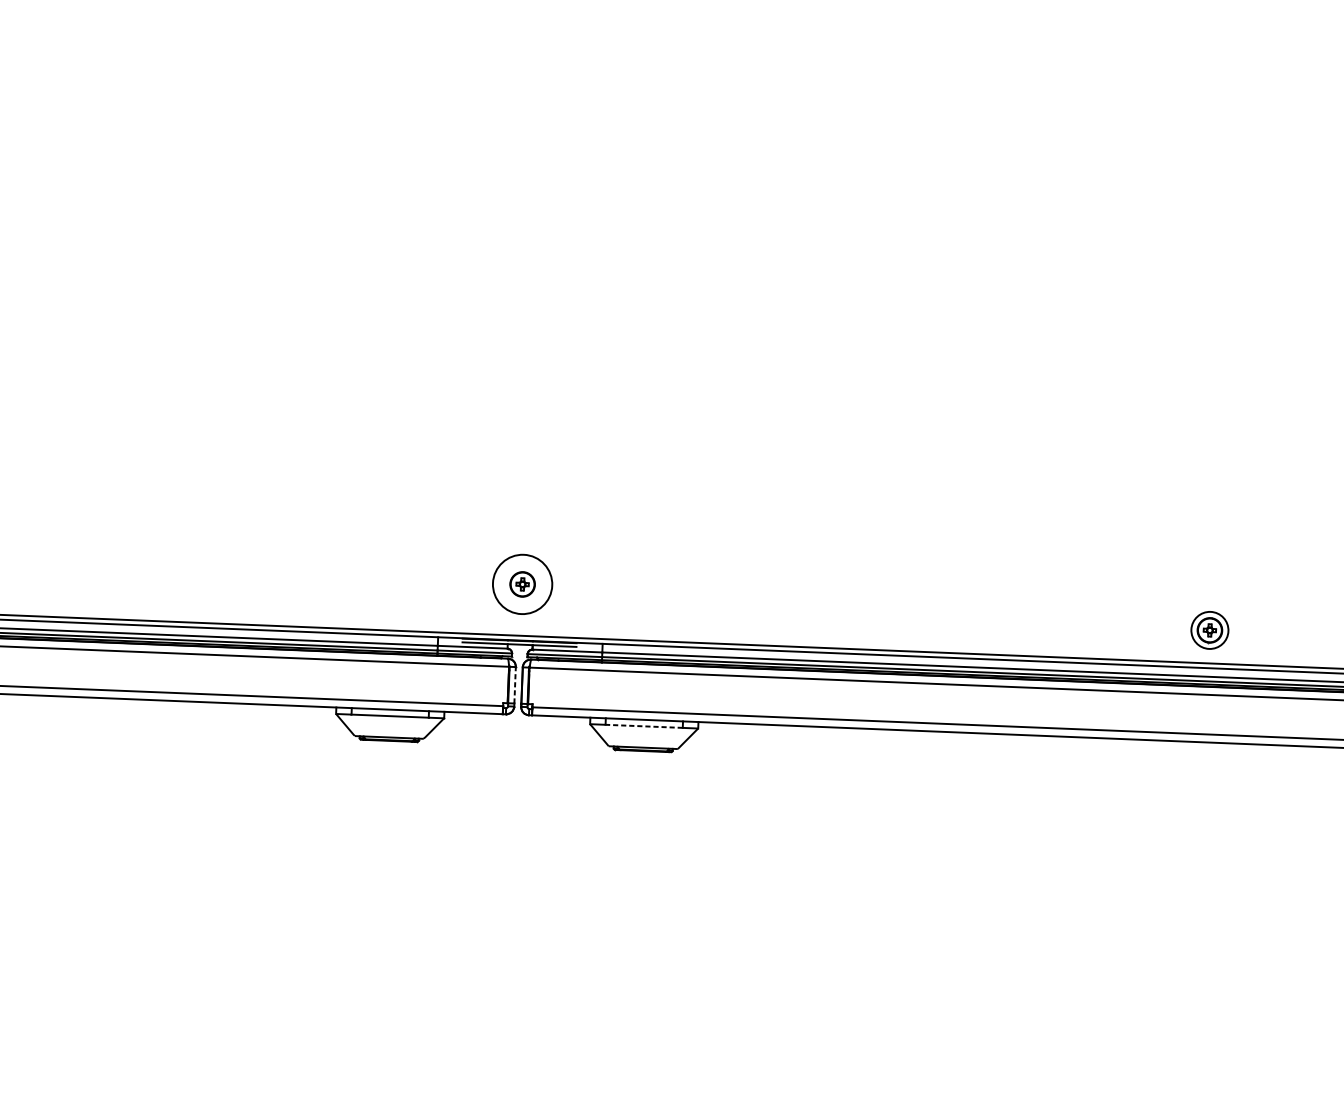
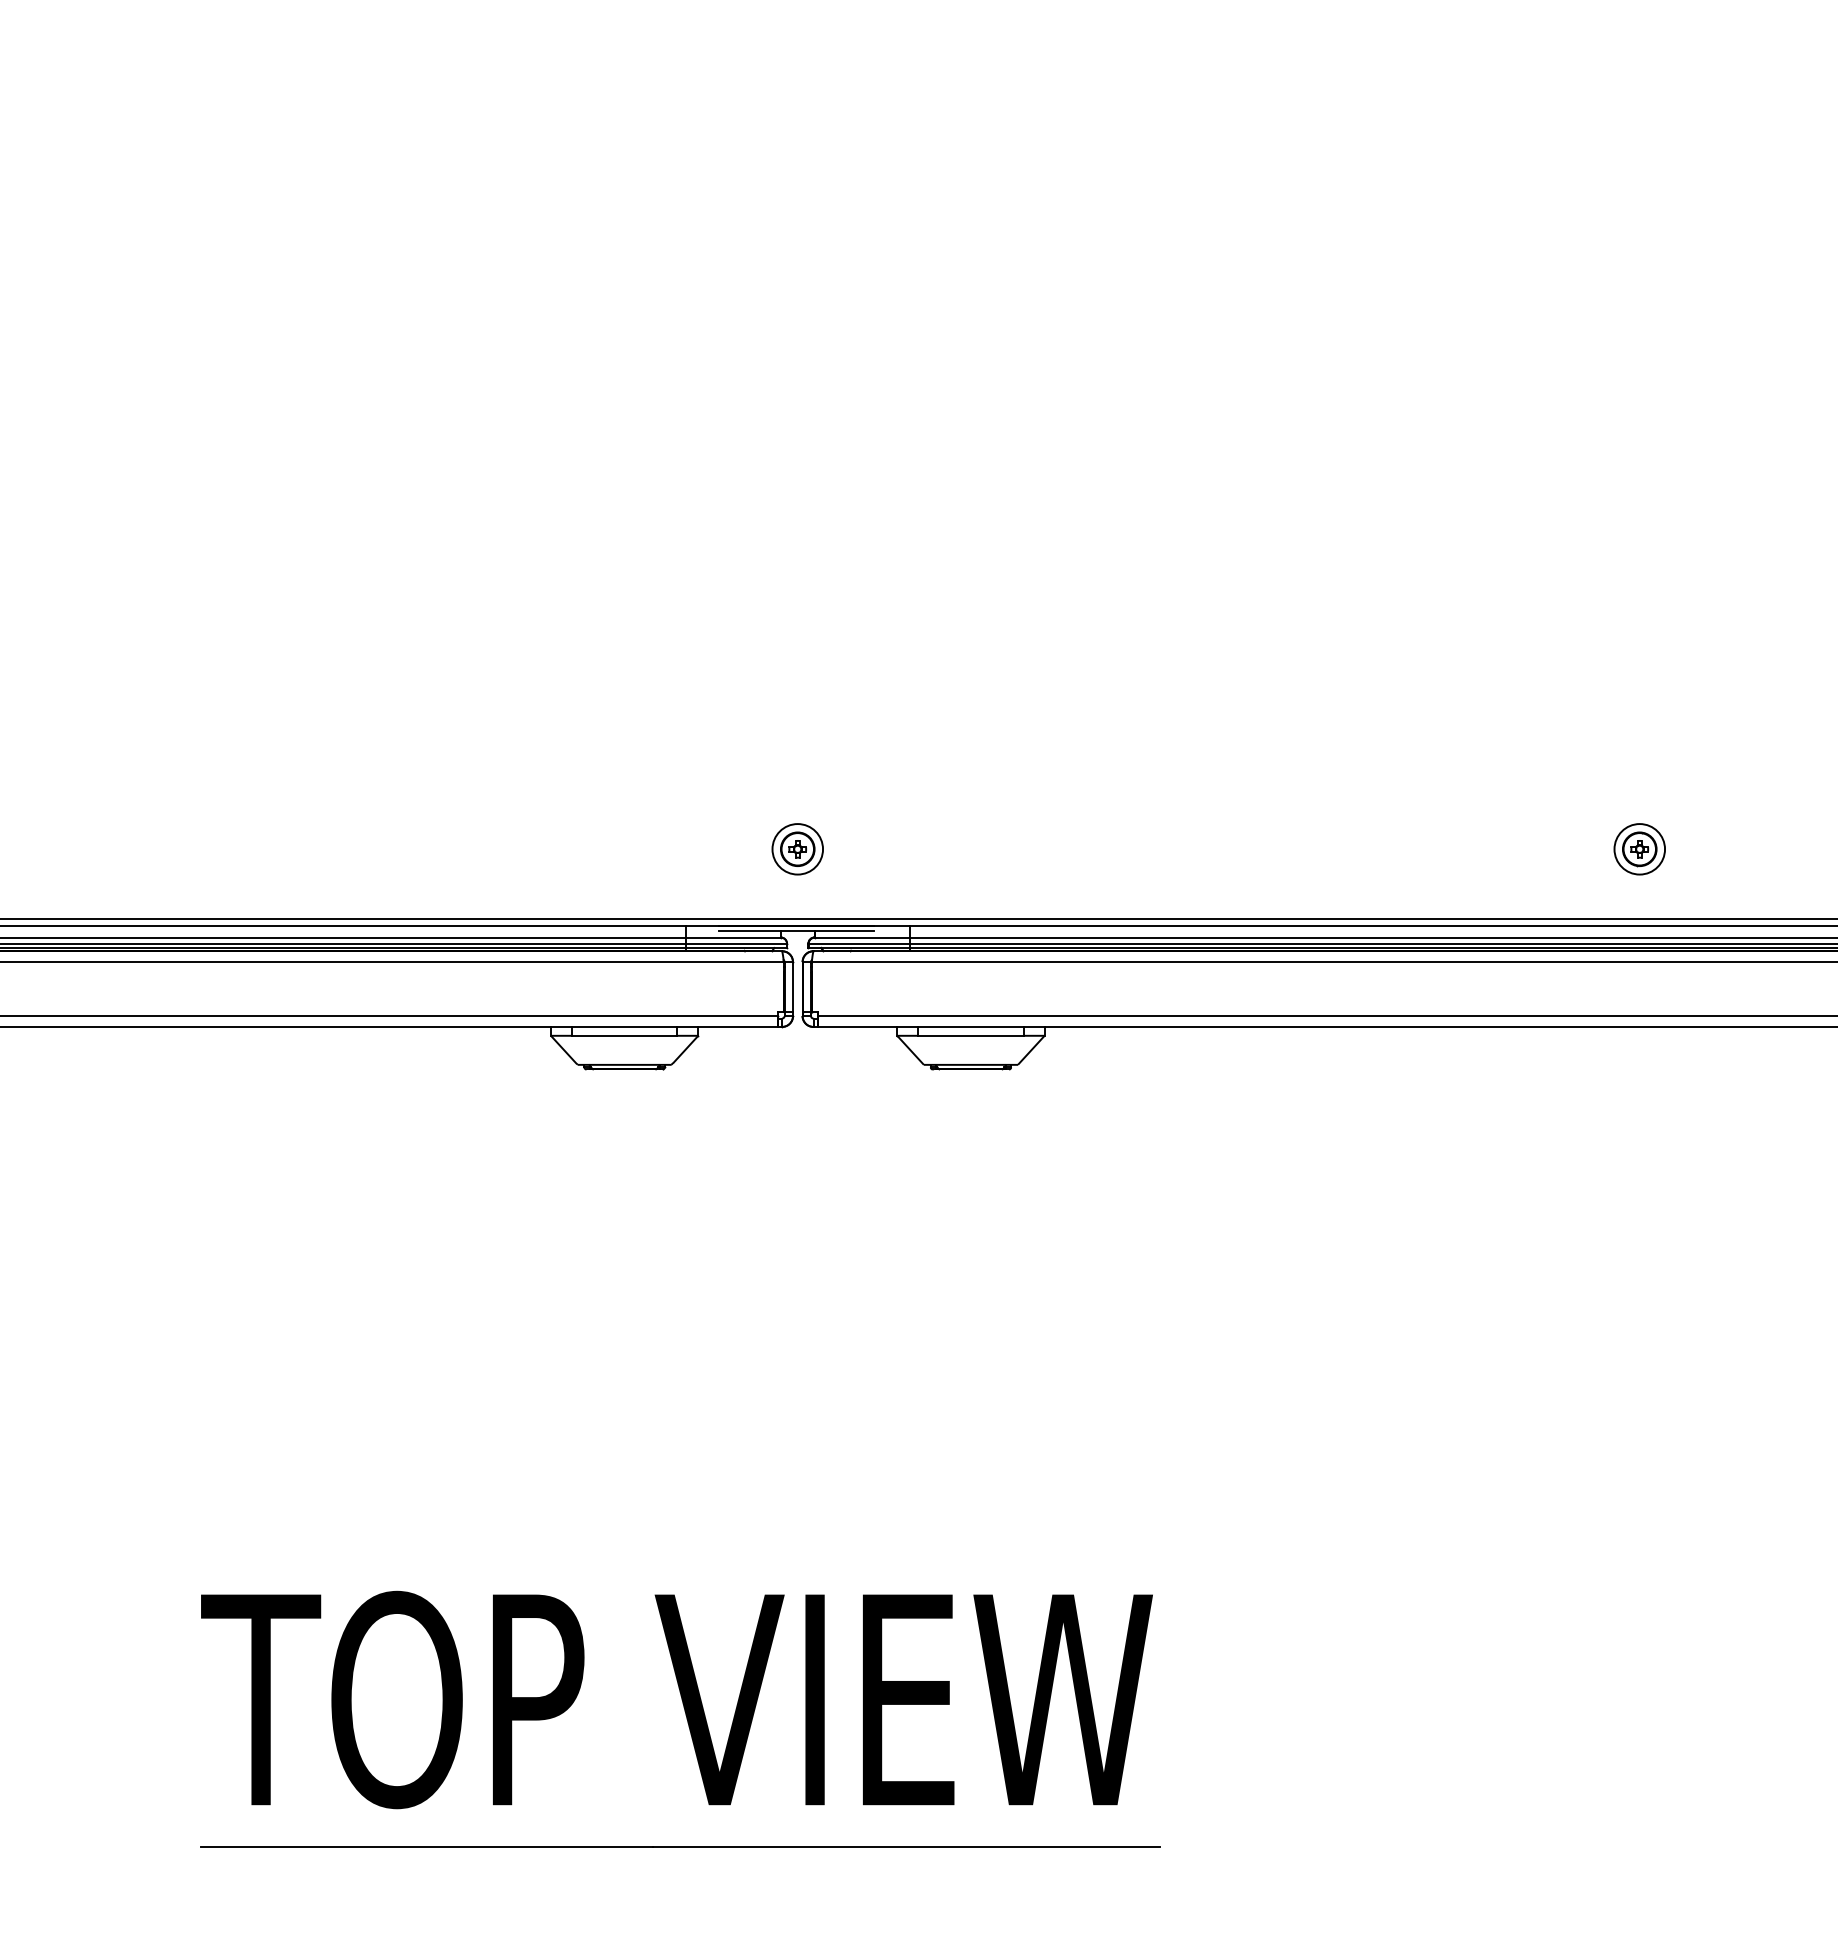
circle: (522, 584) -> (797, 849), size x0.62
part: (1209, 630) -> (1639, 849), moved
line: (515, 684) -> (793, 986), dashed -> solid
line: (643, 726) -> (970, 1035), dashed -> solid

